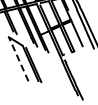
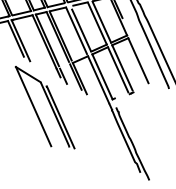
line: (18, 58) -> (33, 105), dashed -> solid

